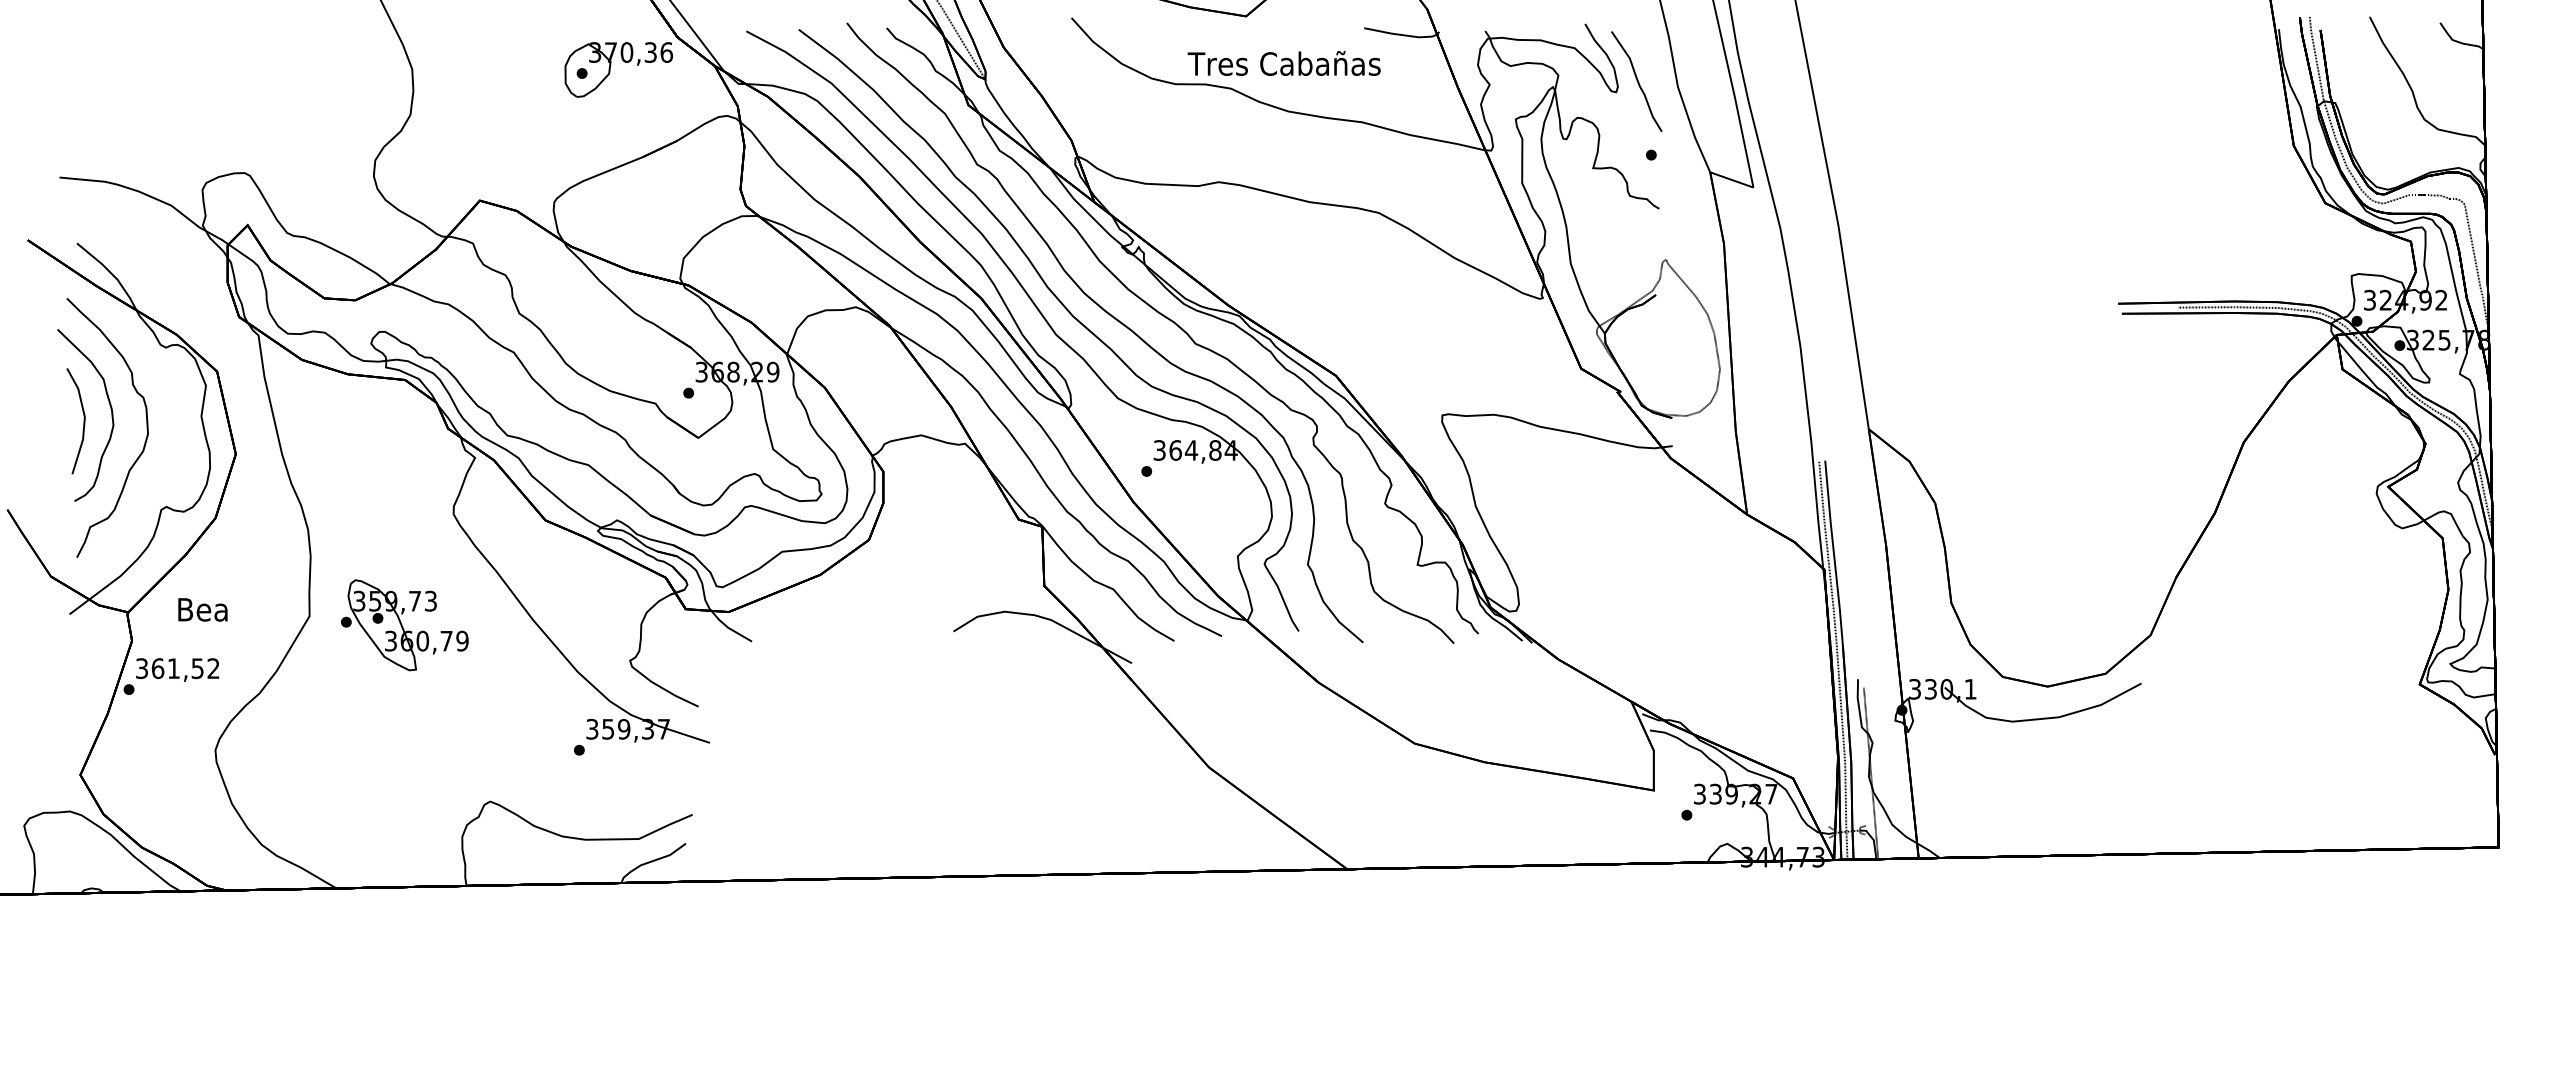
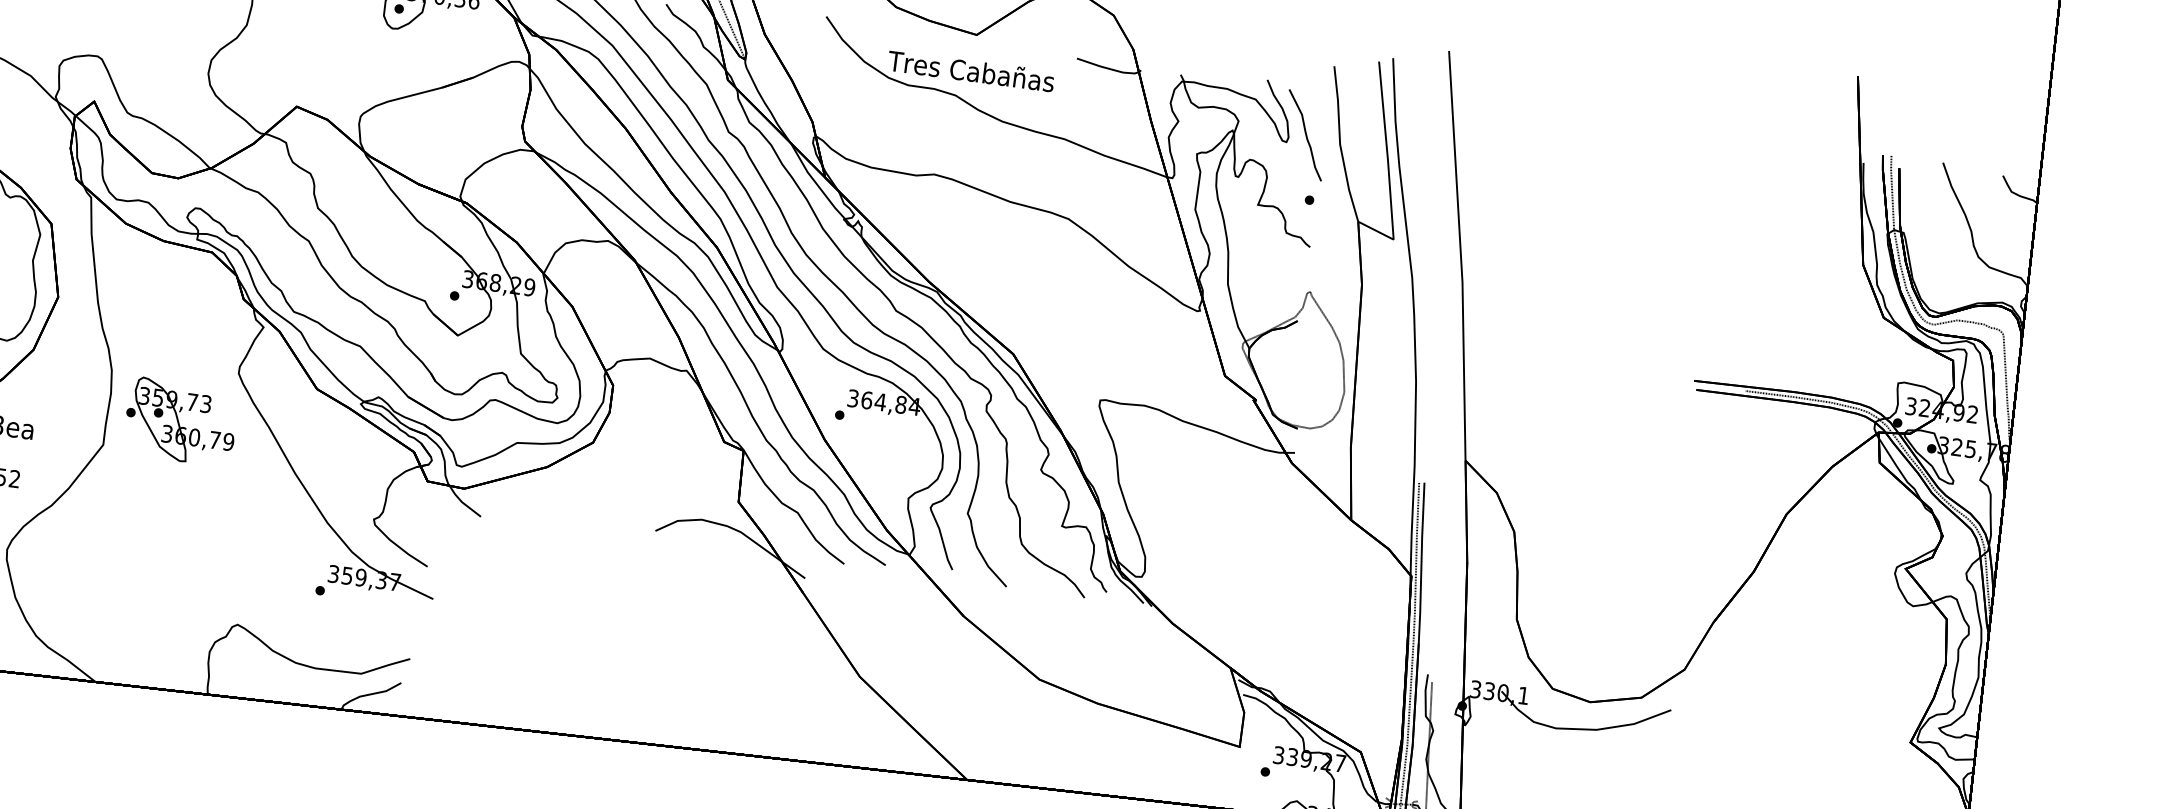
text: (1283, 63) -> (970, 71), moved
part: (404, 625) -> (180, 422), moved

